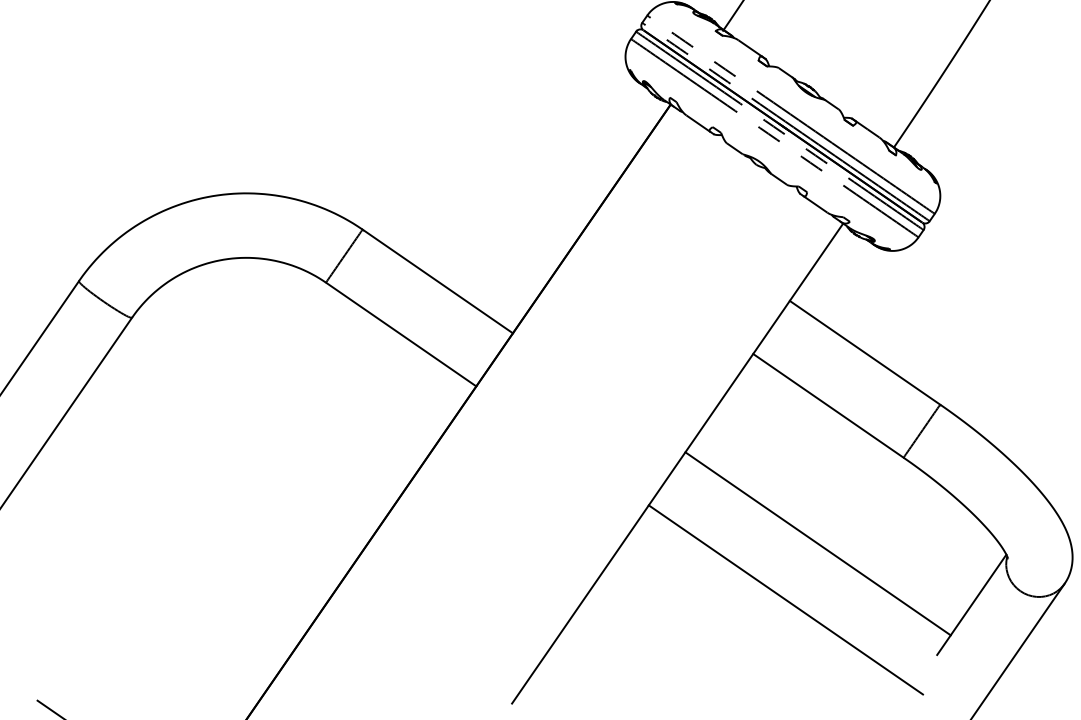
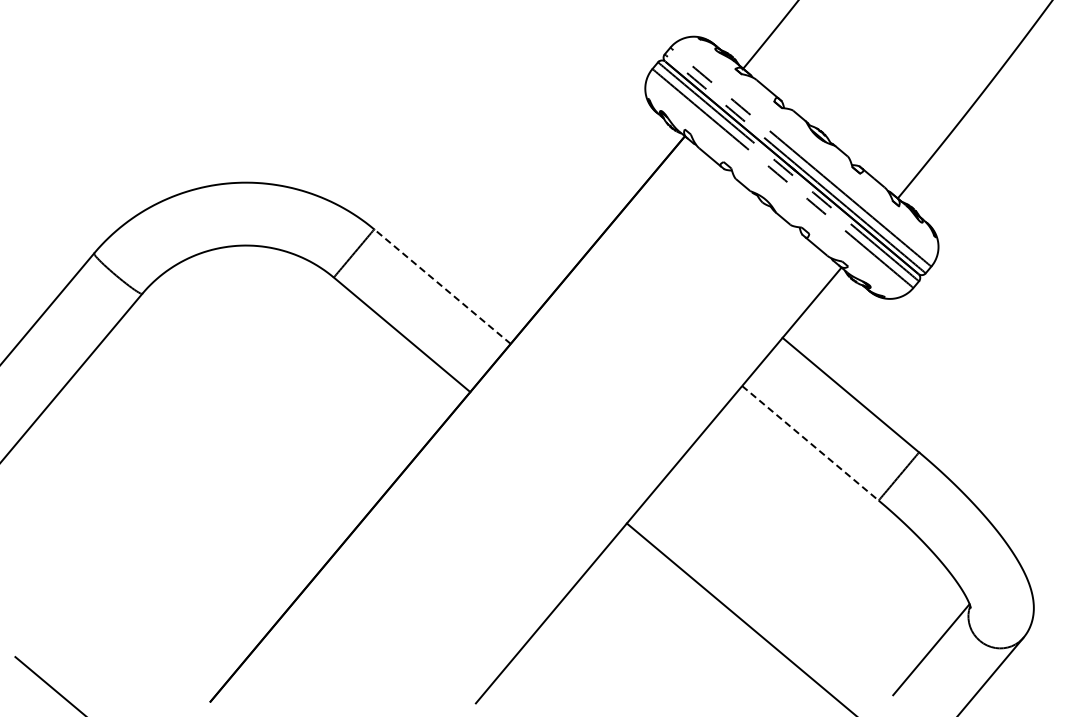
line: (437, 281) -> (442, 286), solid -> dashed
line: (828, 406) -> (810, 443), solid -> dashed
line: (817, 544) -> (787, 576), removed

